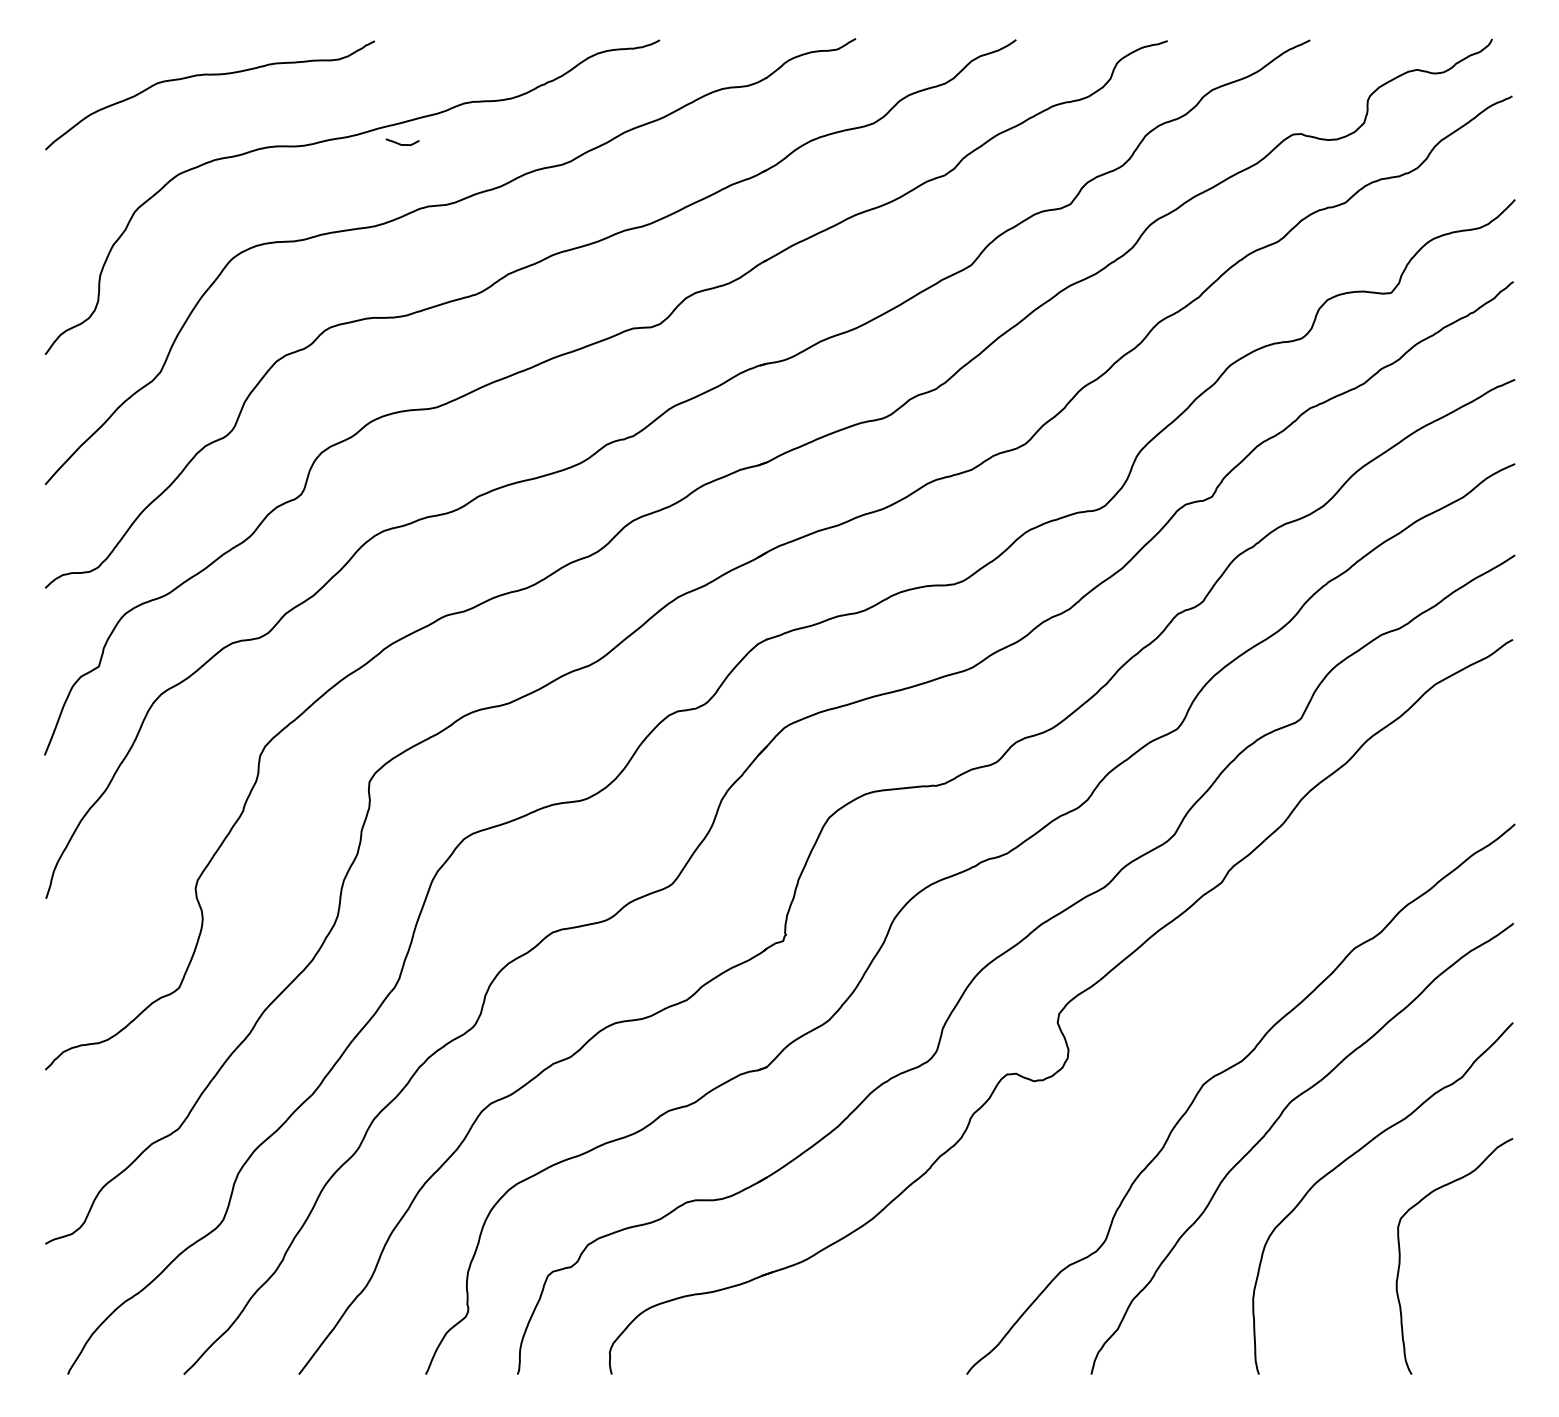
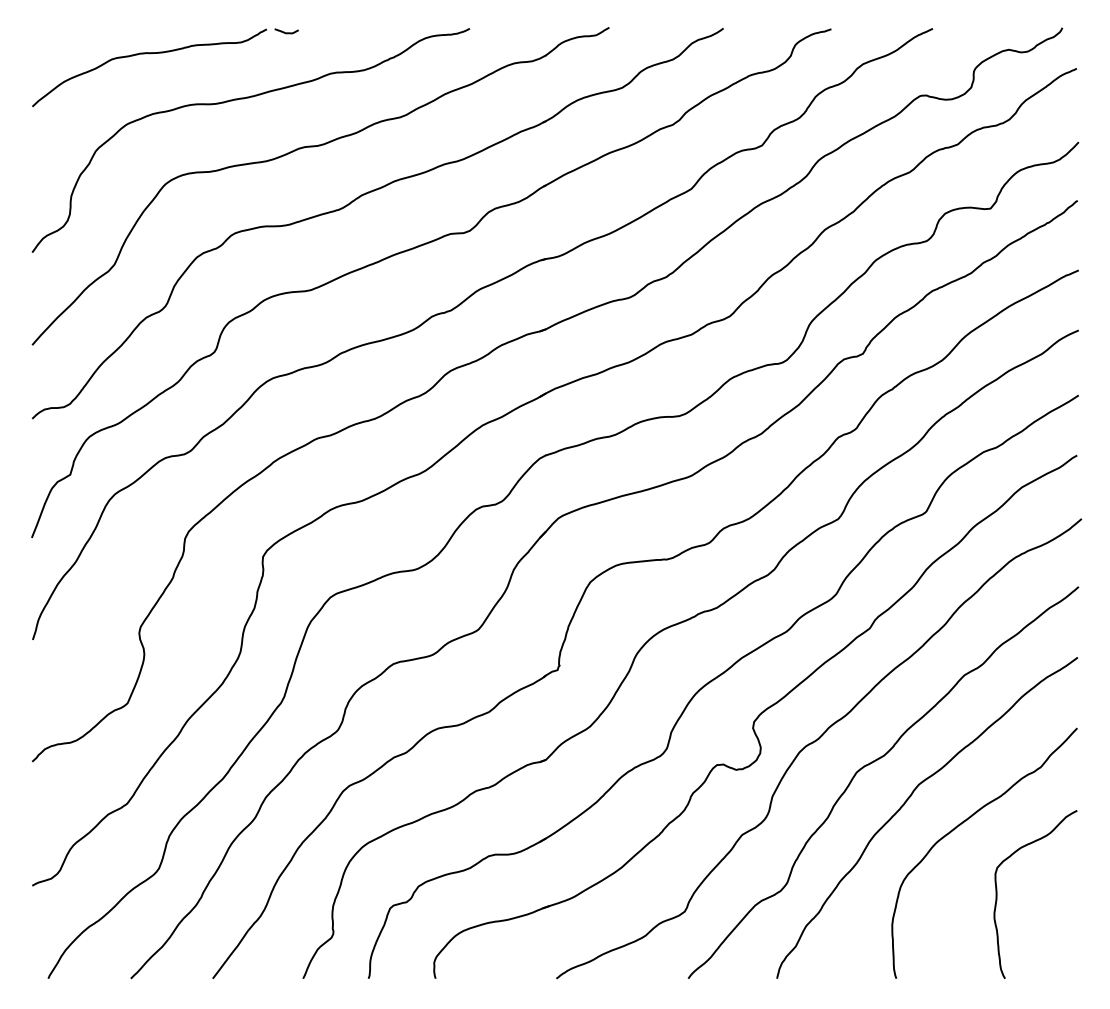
curve: (402, 143) -> (286, 32), moved
curve: (1145, 1042) -> (815, 742), added

